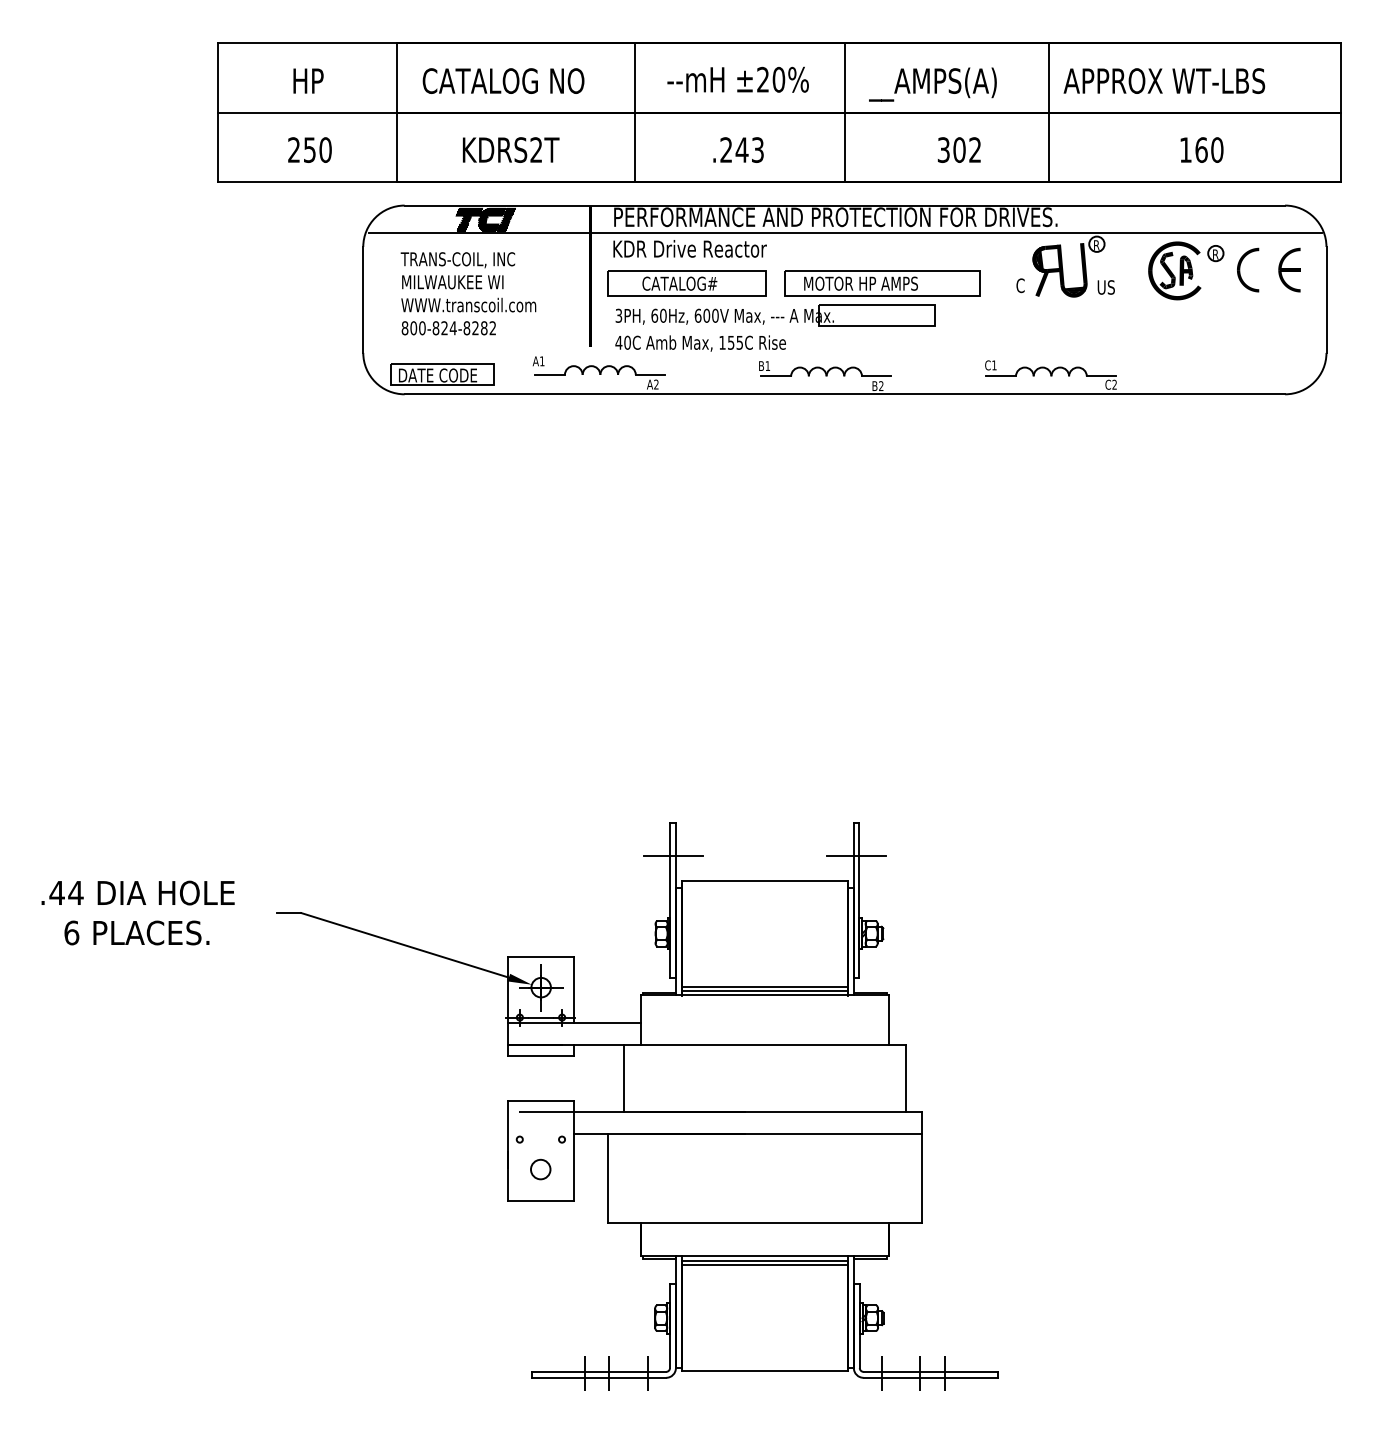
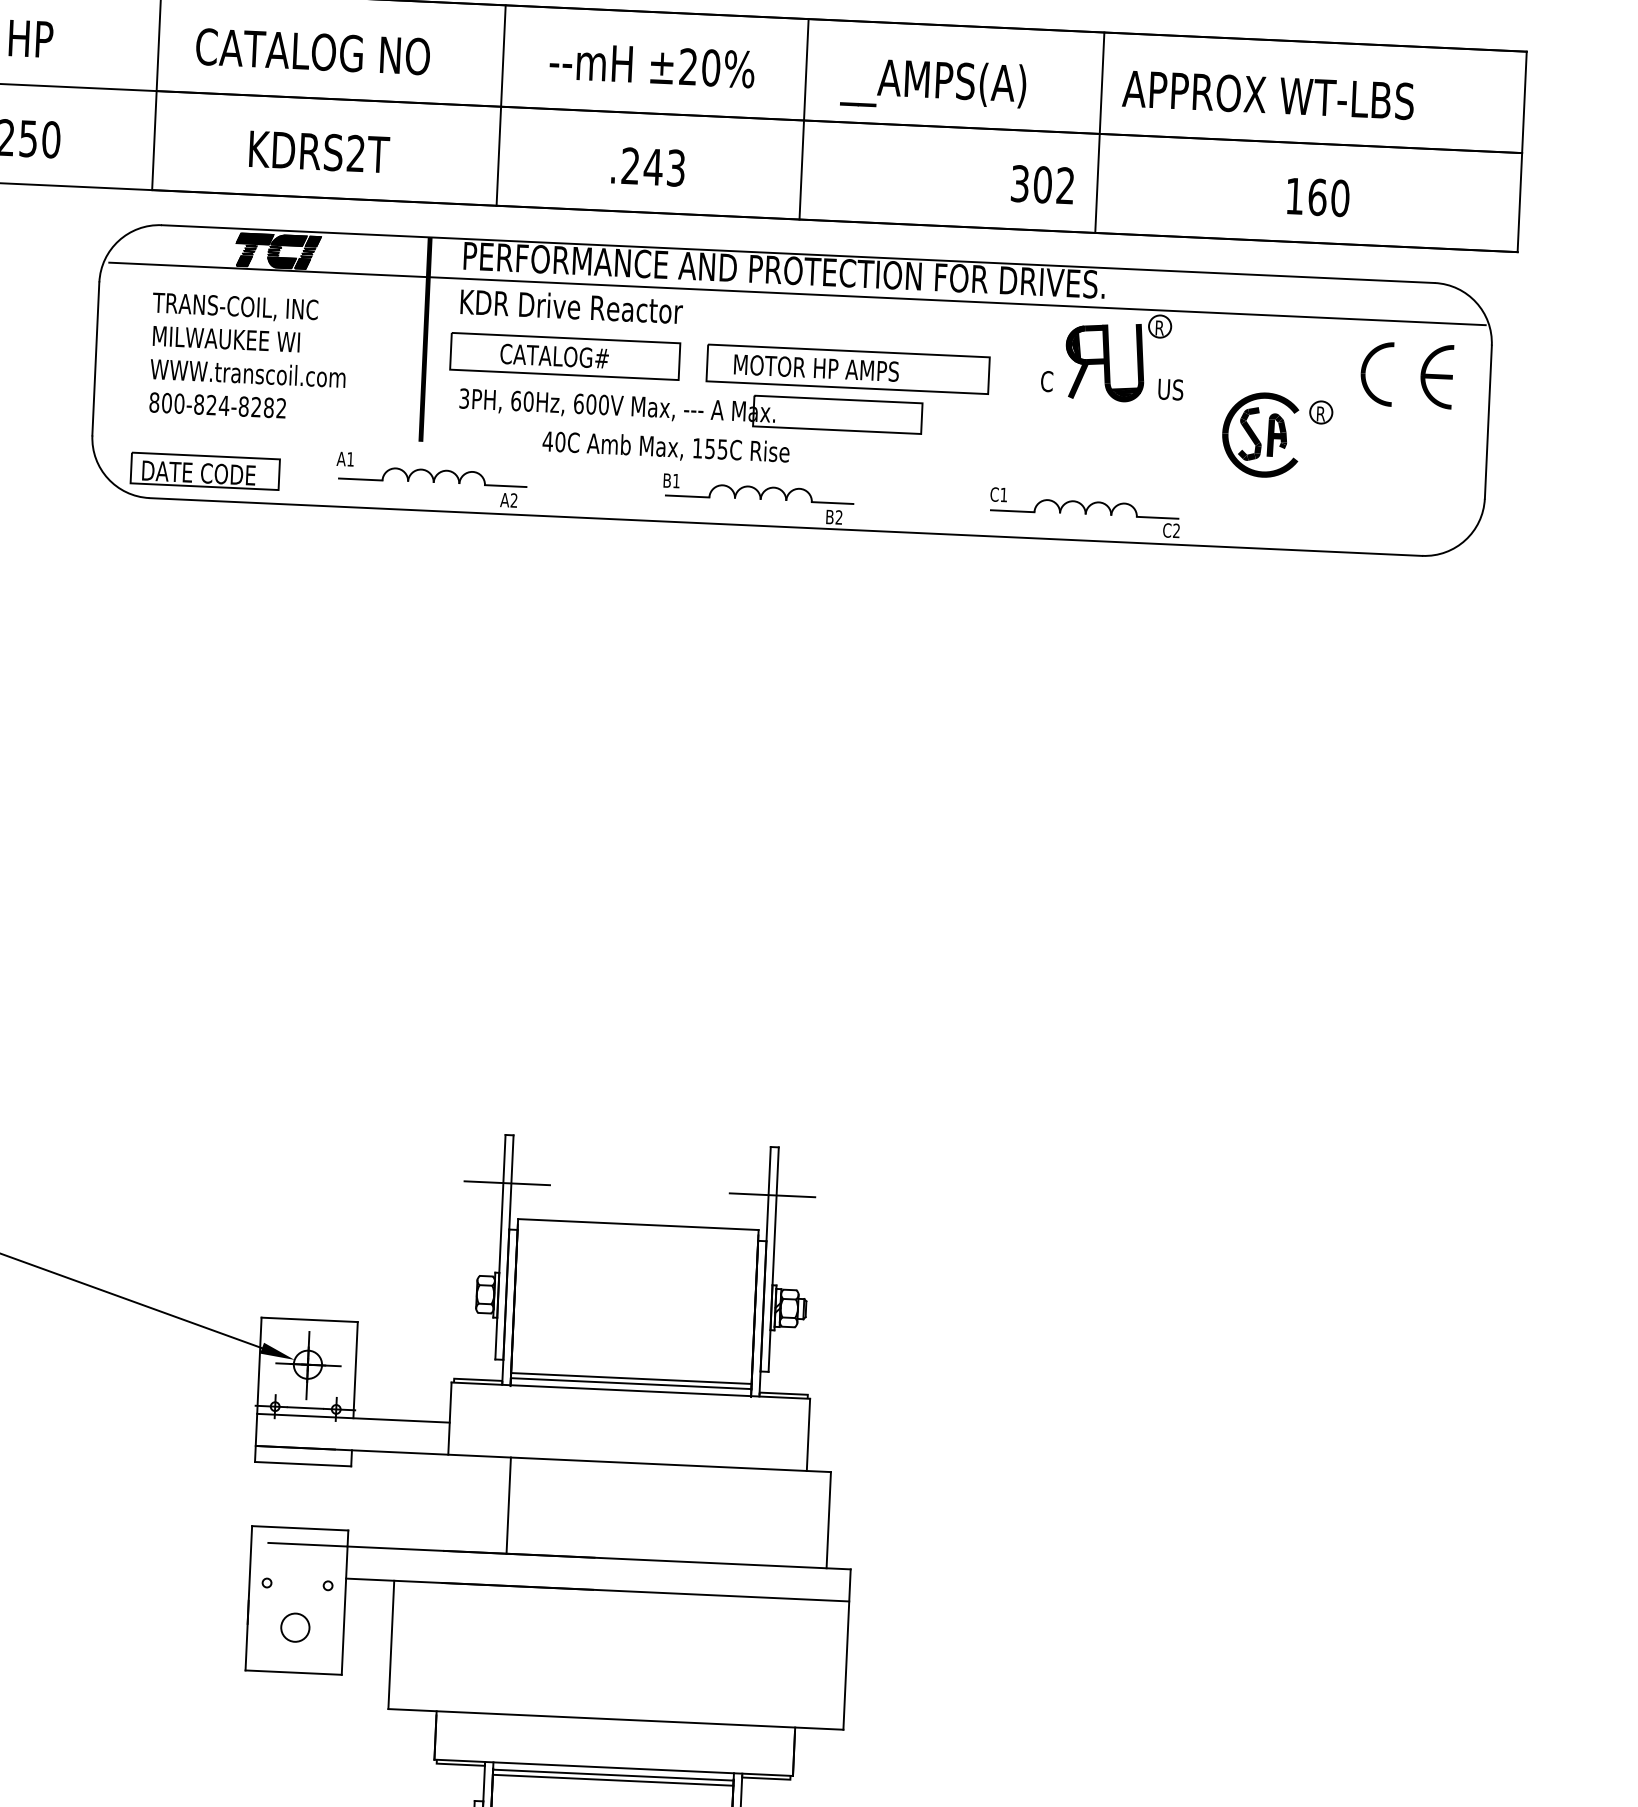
text: (958, 149) -> (1041, 183), moved
part: (1186, 270) -> (1277, 435), moved
text: (700, 343) -> (665, 447), moved
line: (624, 1078) -> (509, 1505), moved

